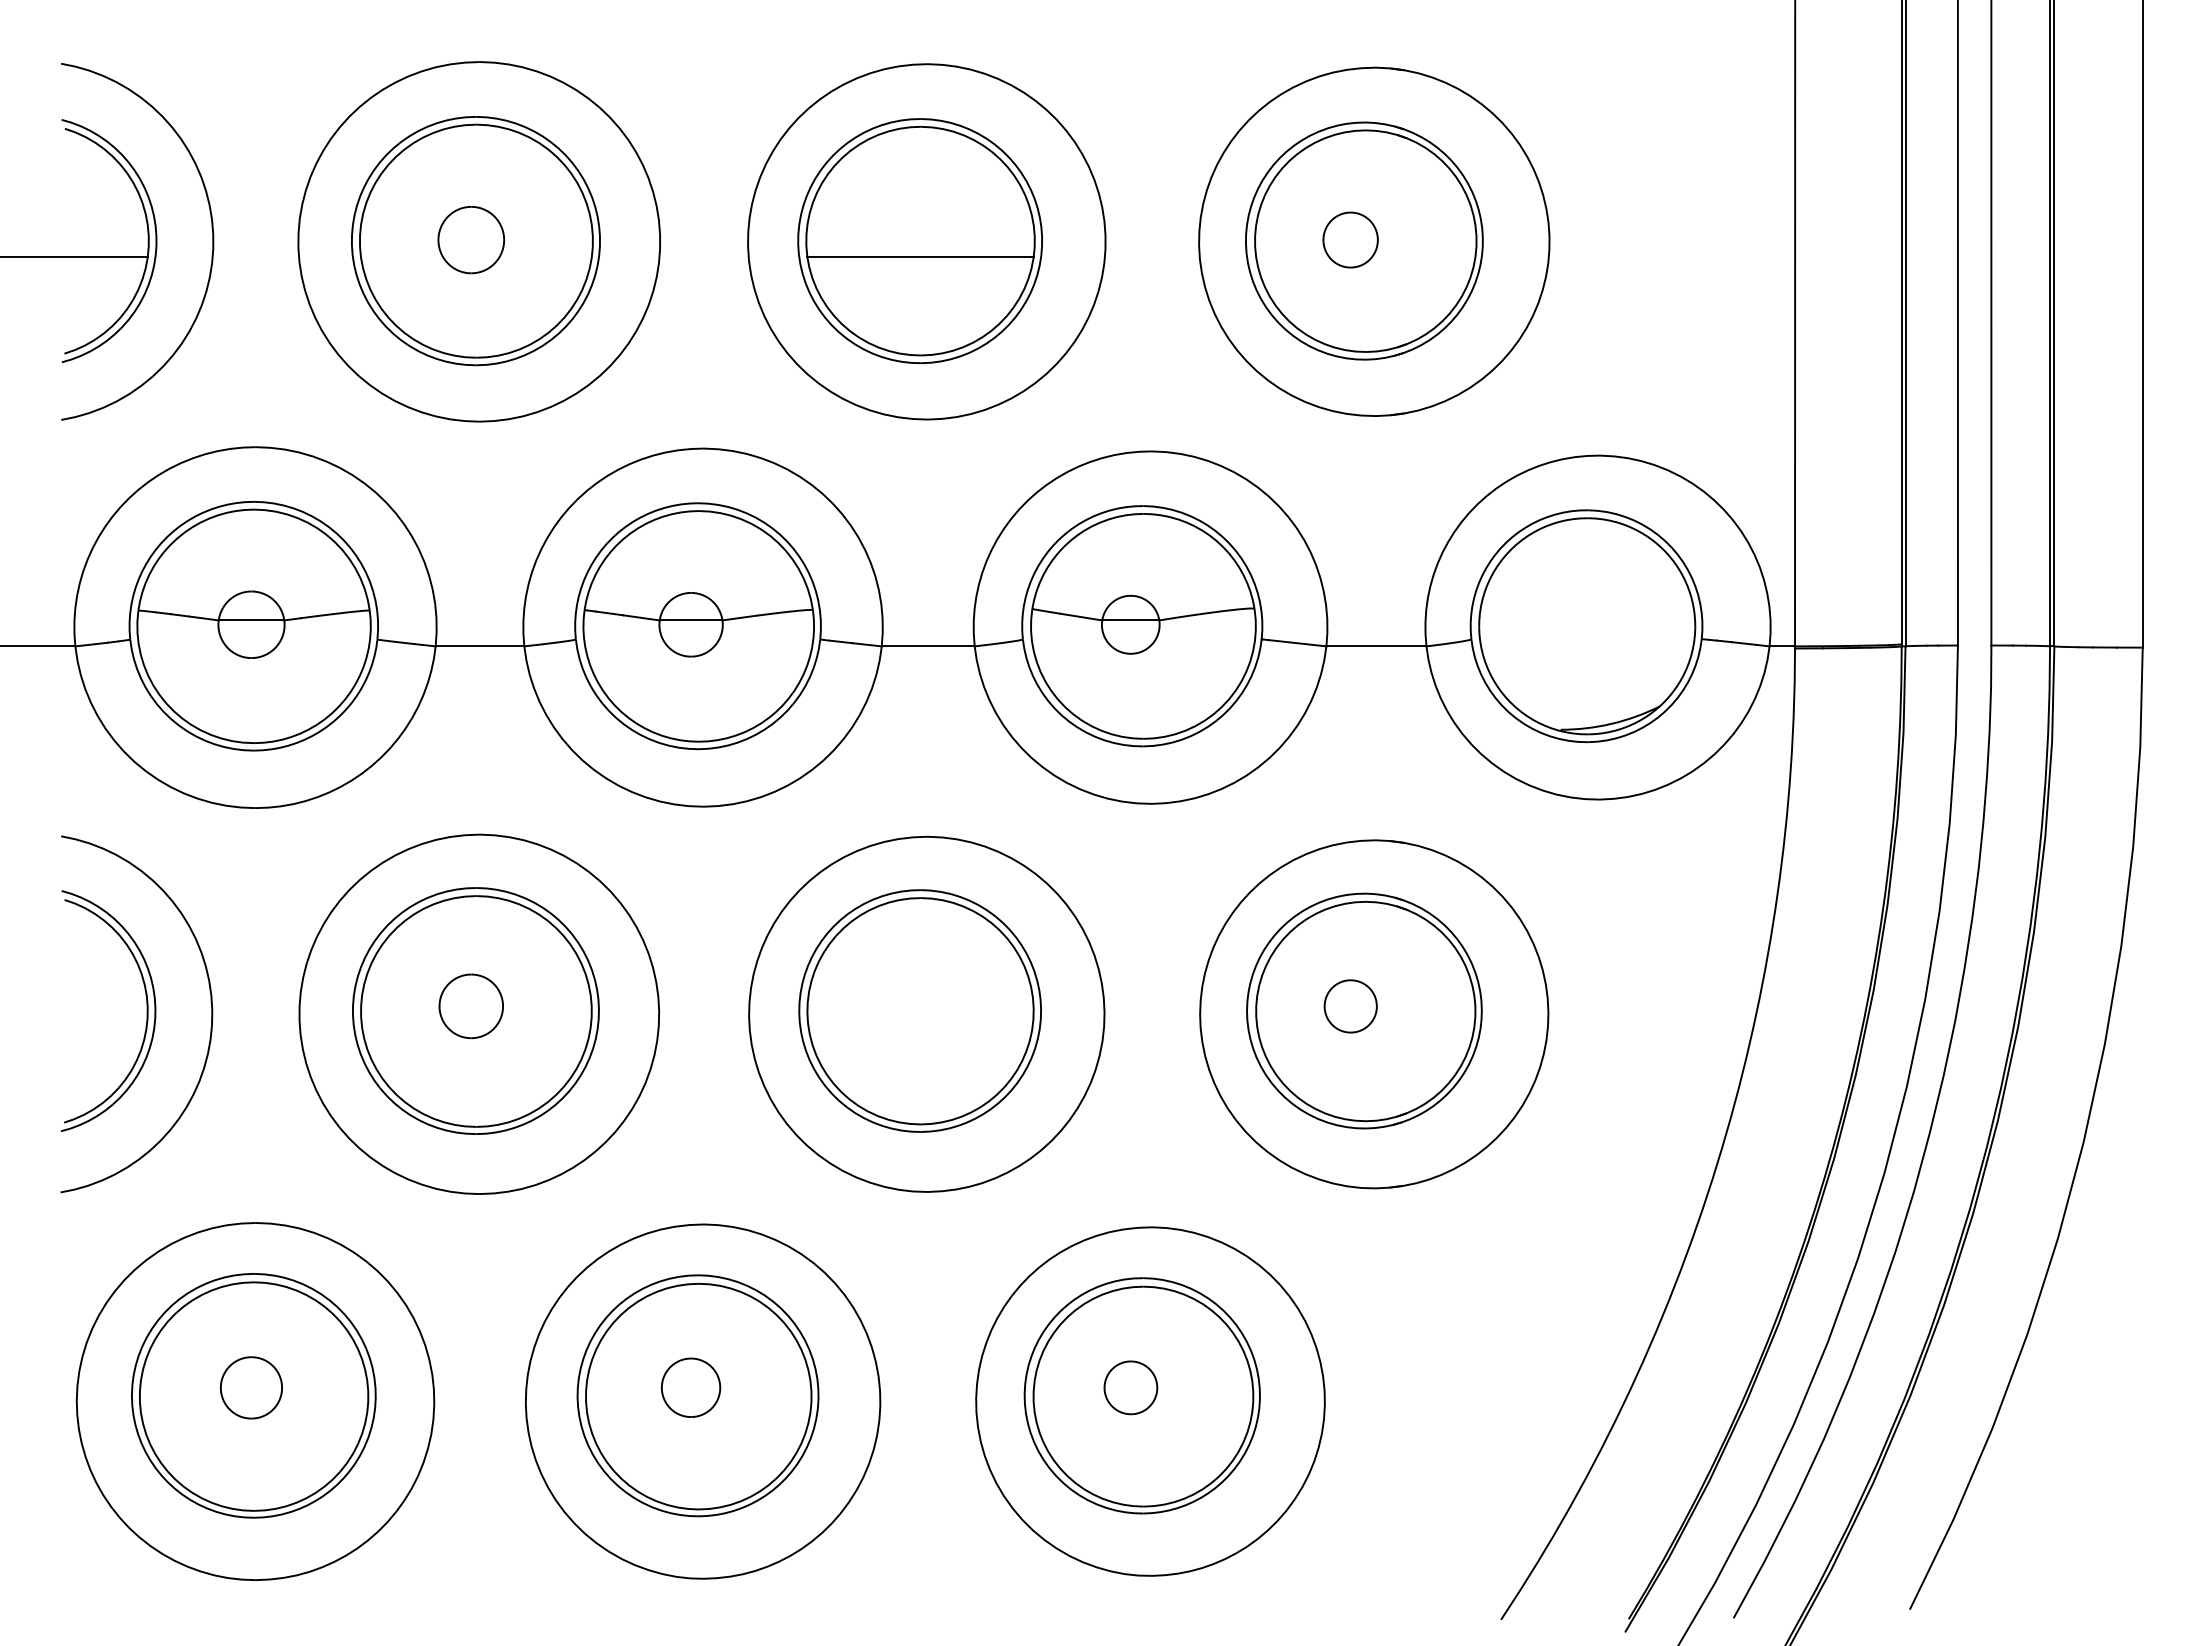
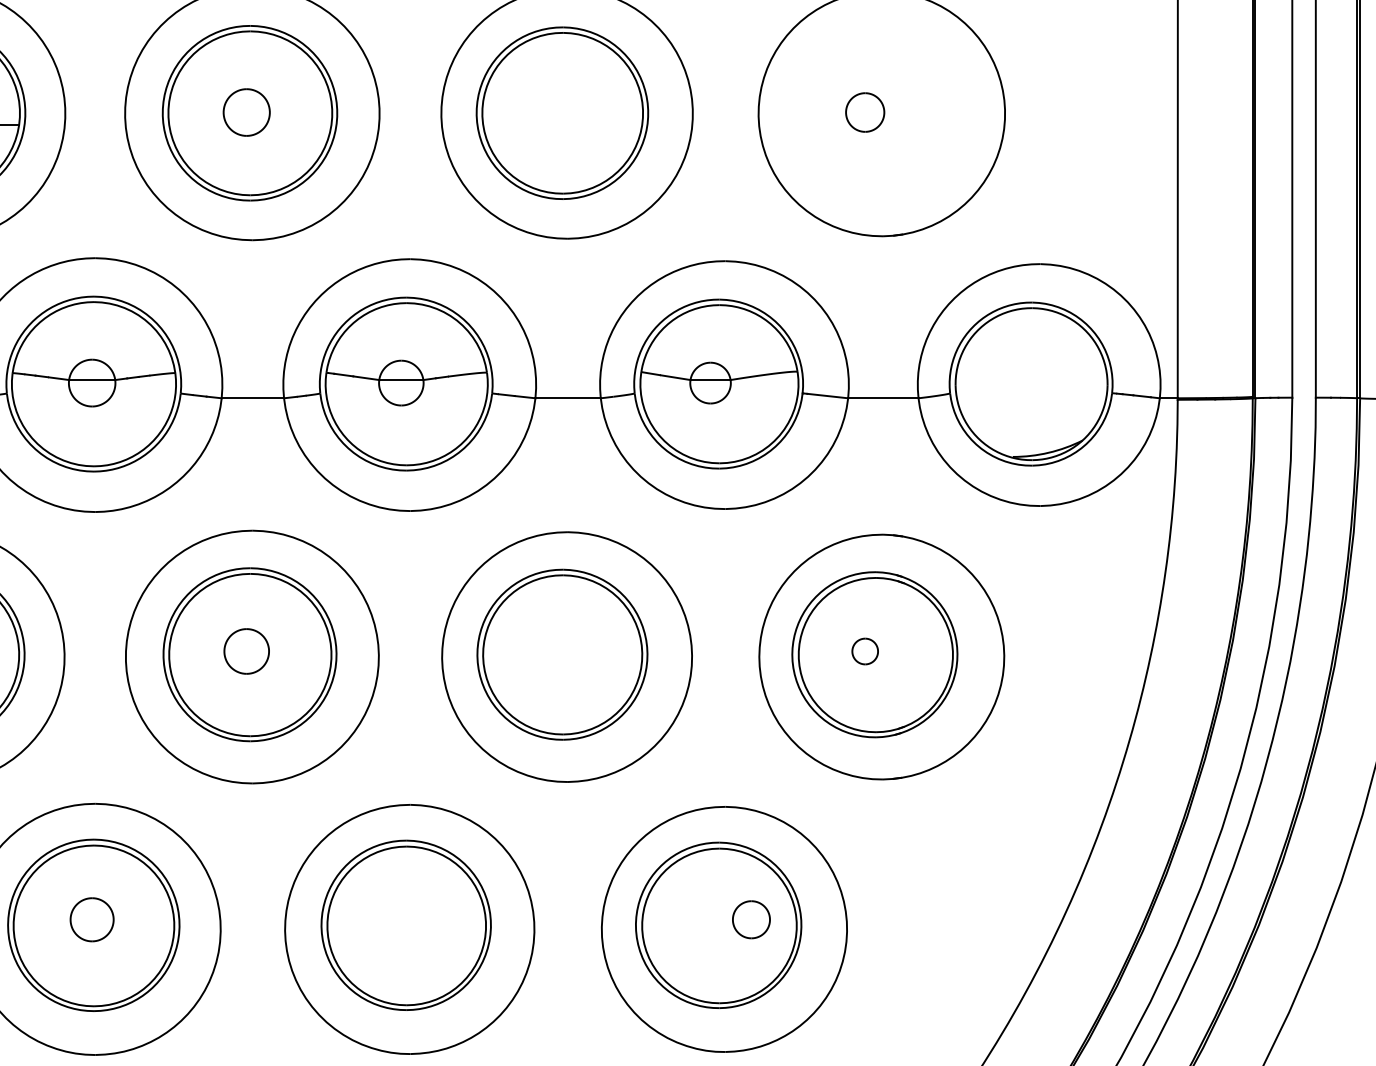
part: (1364, 240) -> (874, 112), removed
line: (920, 257) -> (562, 124), removed
part: (1350, 1006) -> (865, 651), size x0.7
part: (691, 1387) -> (401, 919), removed
part: (1130, 1387) -> (751, 919), moved

